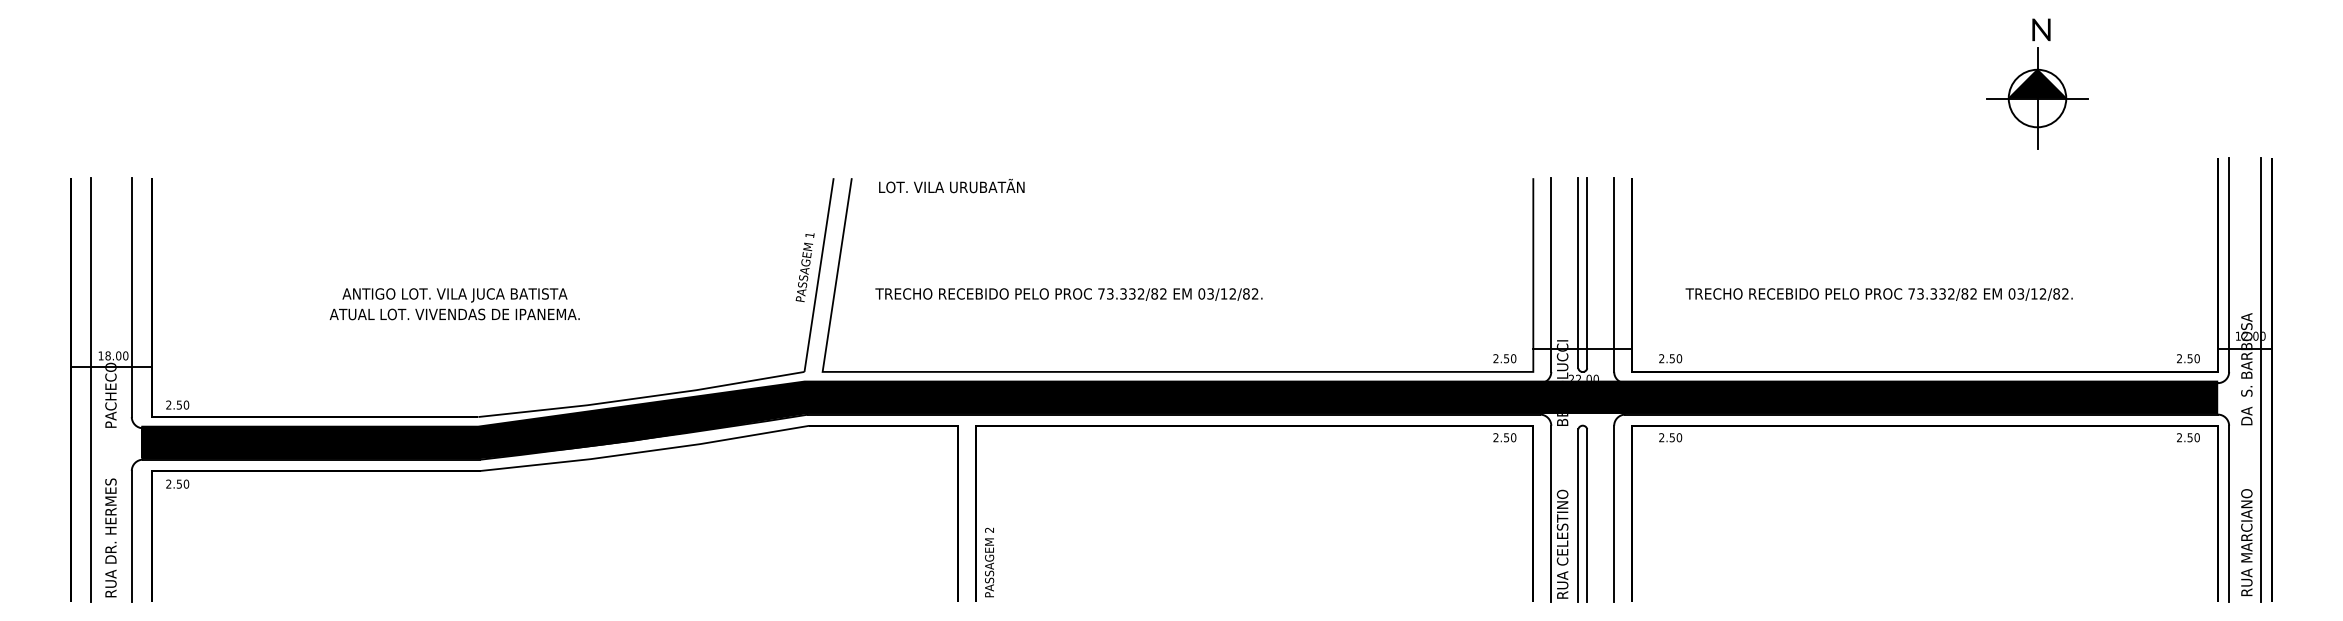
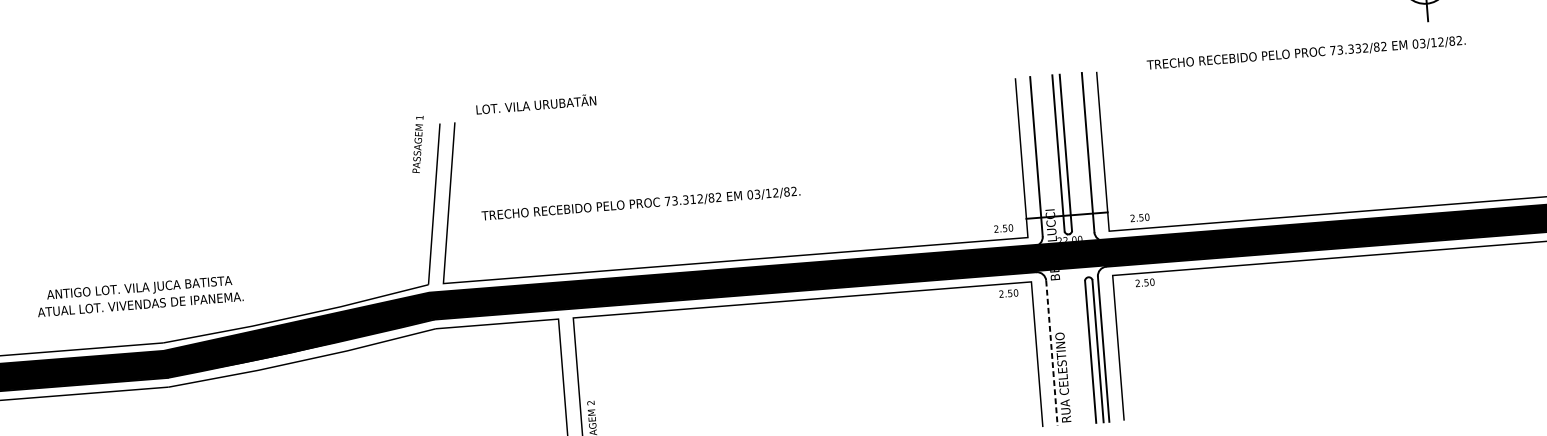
text: (951, 185) -> (535, 103), moved
text: (804, 267) -> (417, 144), moved
text: (1132, 293) -> (693, 199), 73.332/82 -> 73.312/82
text: (1878, 294) -> (1305, 53), moved
text: (454, 304) -> (139, 296), moved
part: (1582, 513) -> (1094, 349), moved
line: (1551, 514) -> (1052, 353), solid -> dashed

